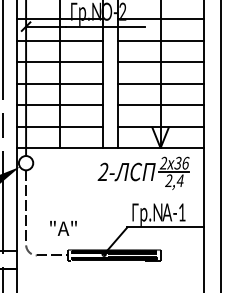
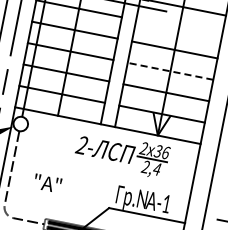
line: (160, 40) -> (178, 28), removed
line: (160, 83) -> (170, 71), solid -> dashed
part: (143, 172) -> (122, 153), moved
text: (63, 228) -> (47, 183), moved

